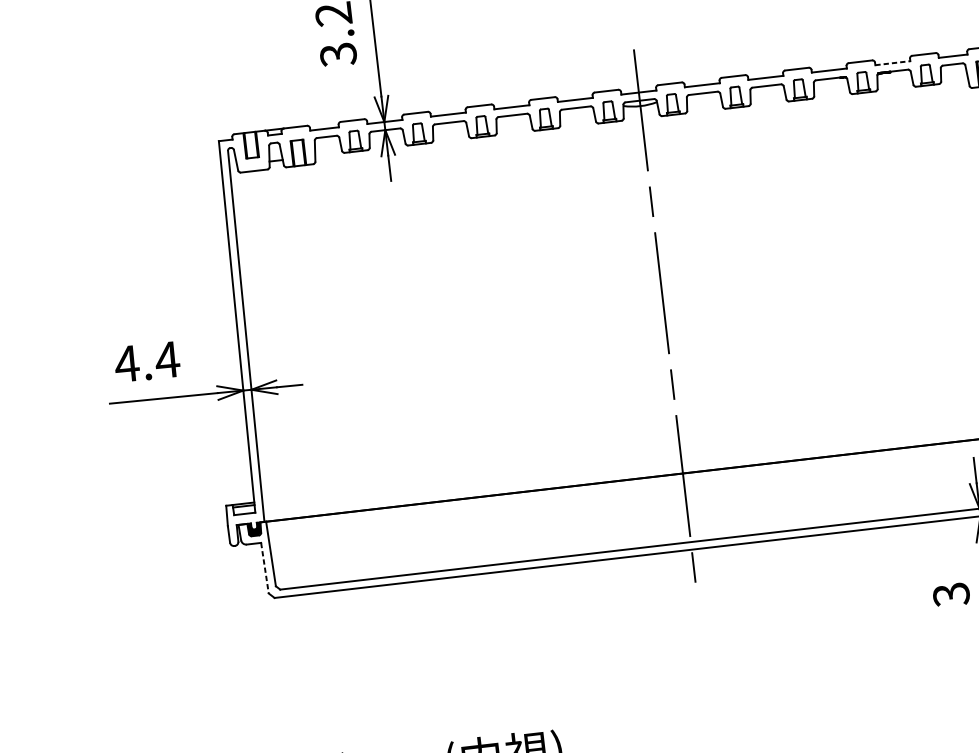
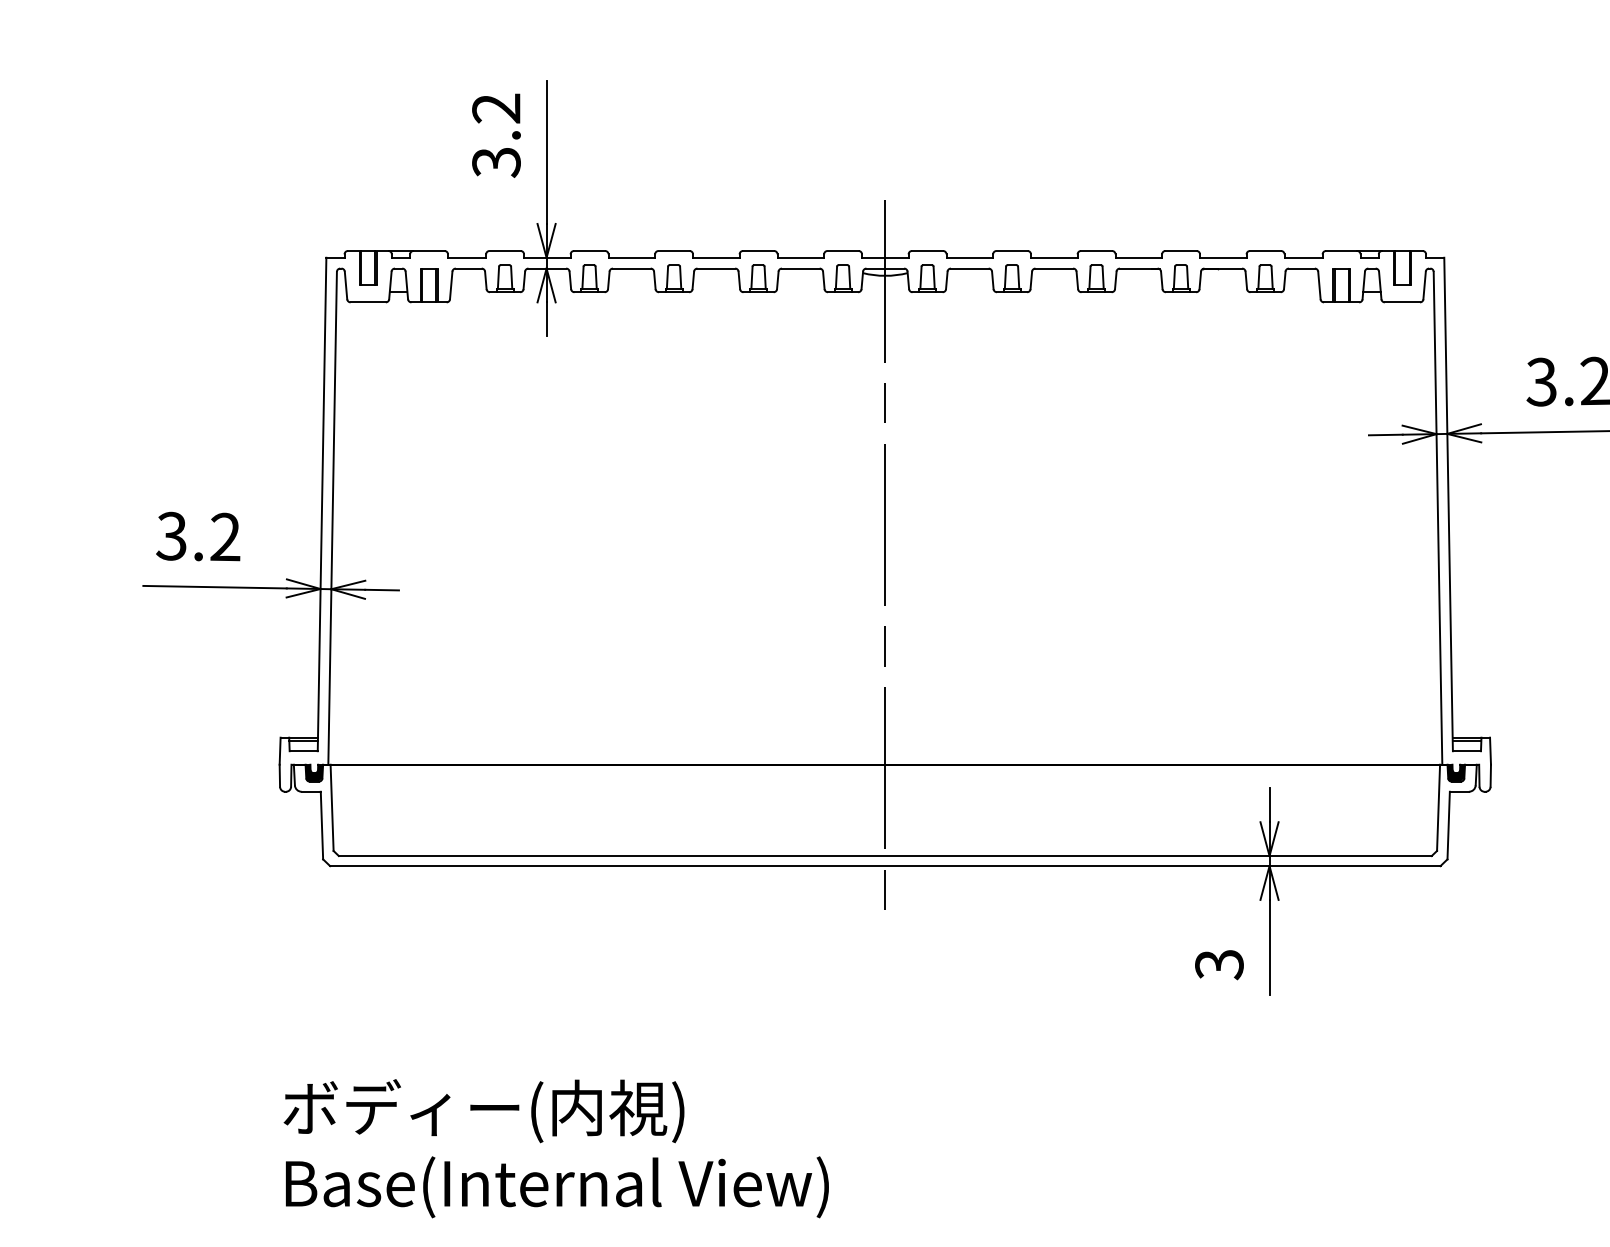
line: (892, 62) -> (1223, 257), dashed -> solid
text: (147, 361) -> (198, 536), 4.4 -> 3.2
line: (264, 568) -> (321, 825), dashed -> solid

